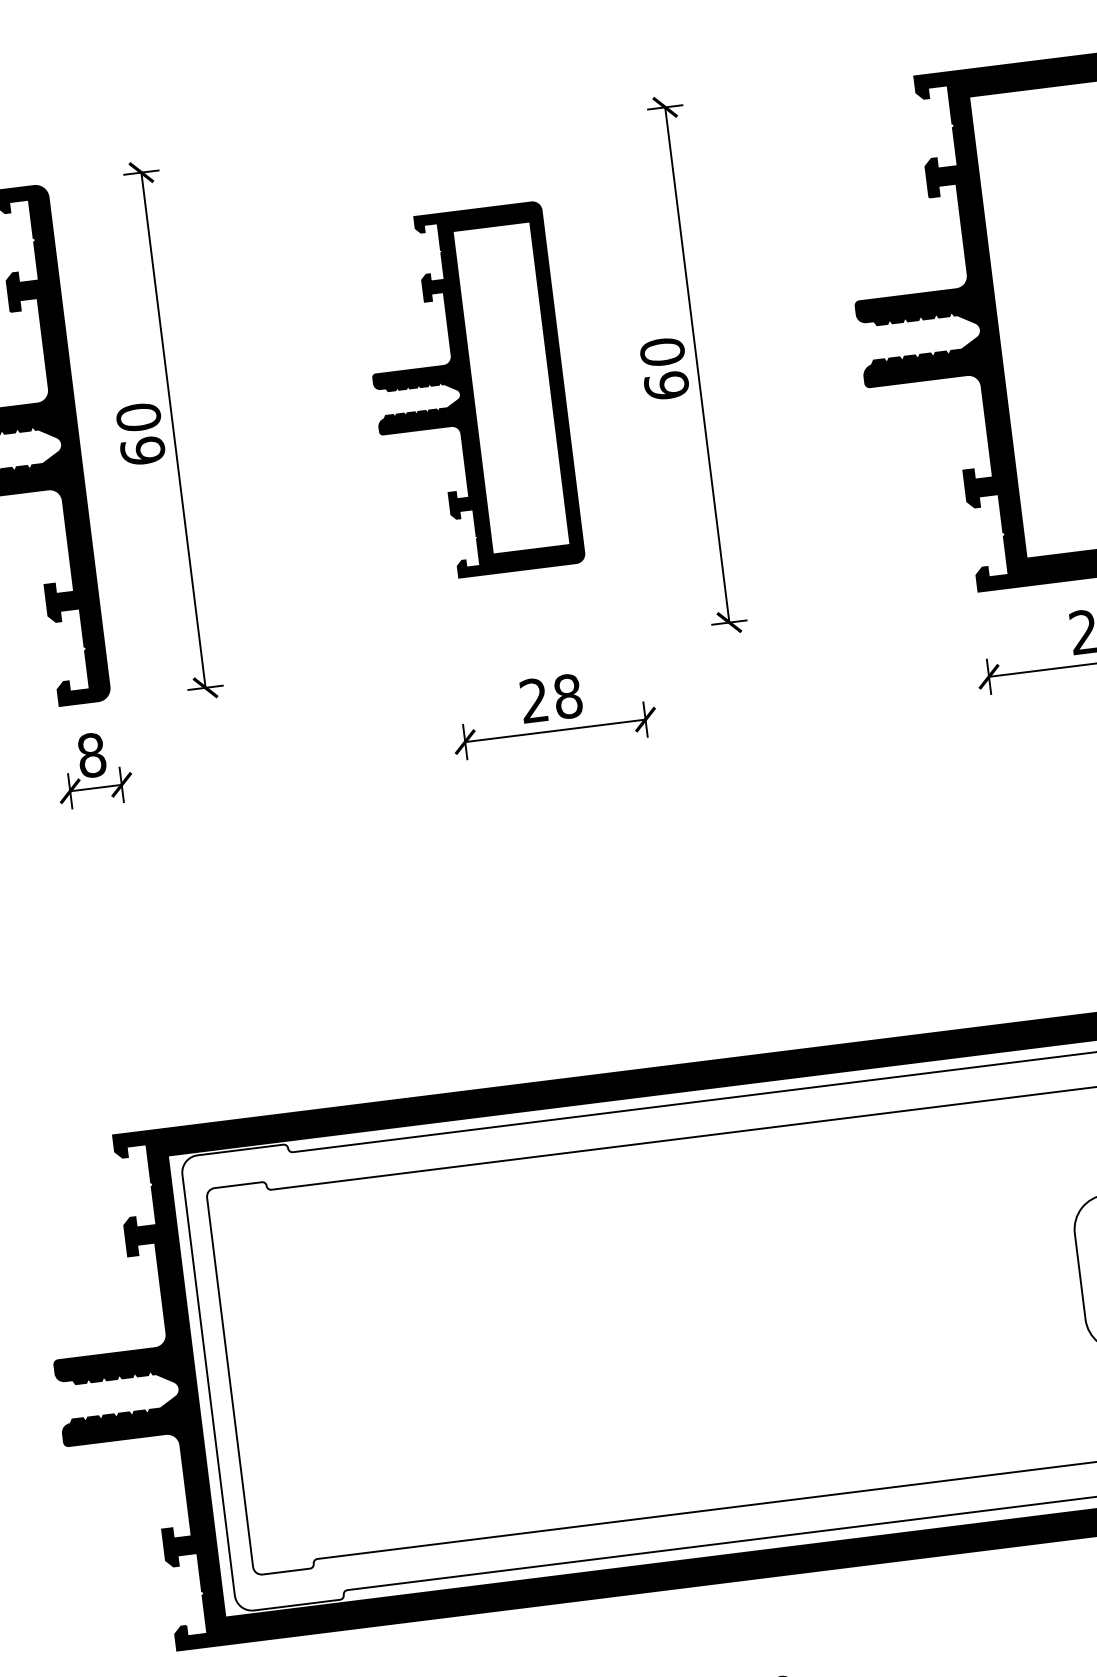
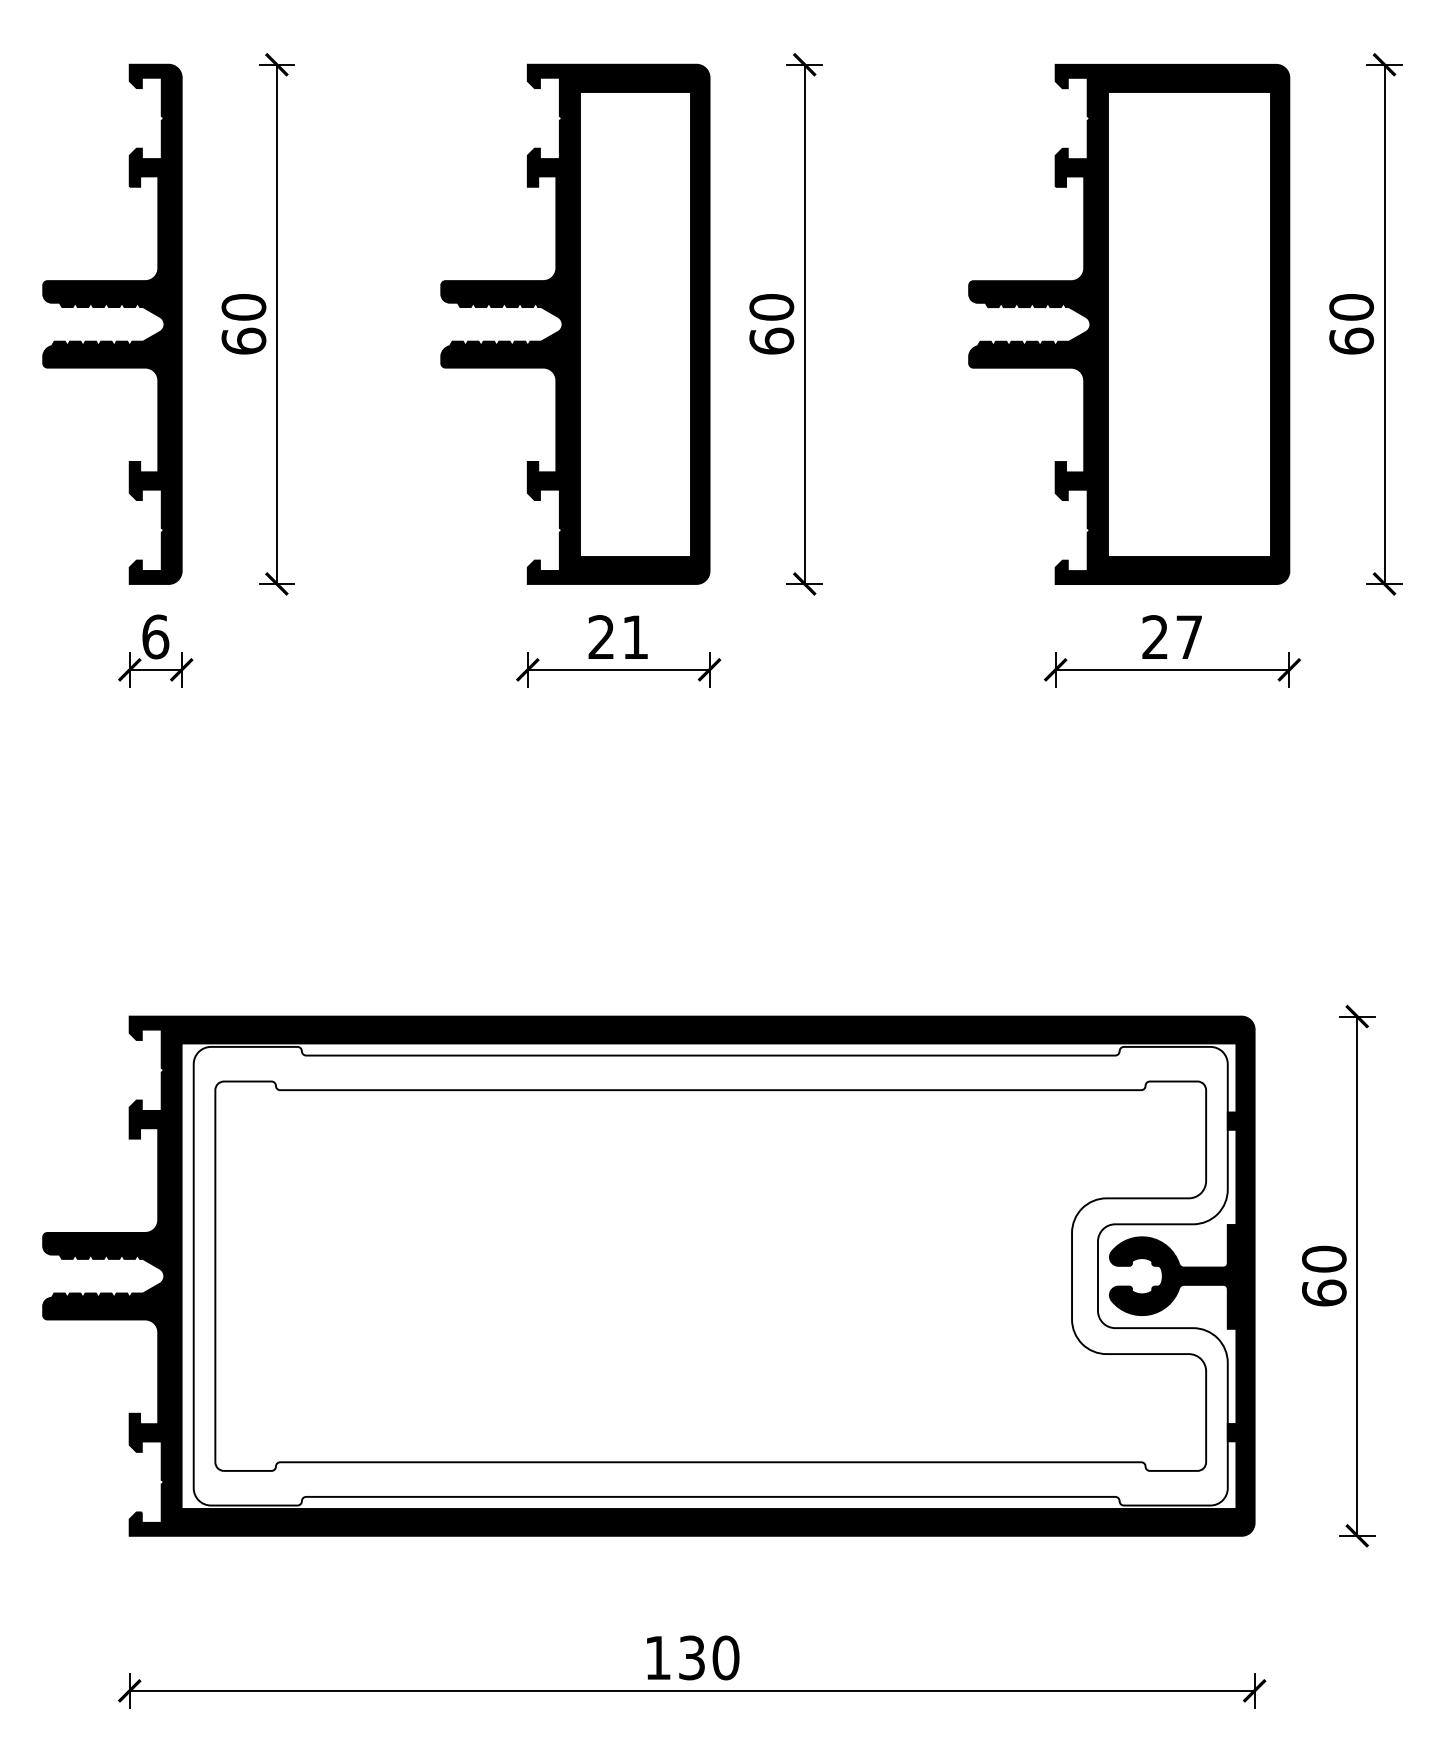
part: (469, 392) -> (575, 323), size x1.43
text: (568, 696) -> (635, 637), 28 -> 21
text: (91, 754) -> (155, 636), 8 -> 6

